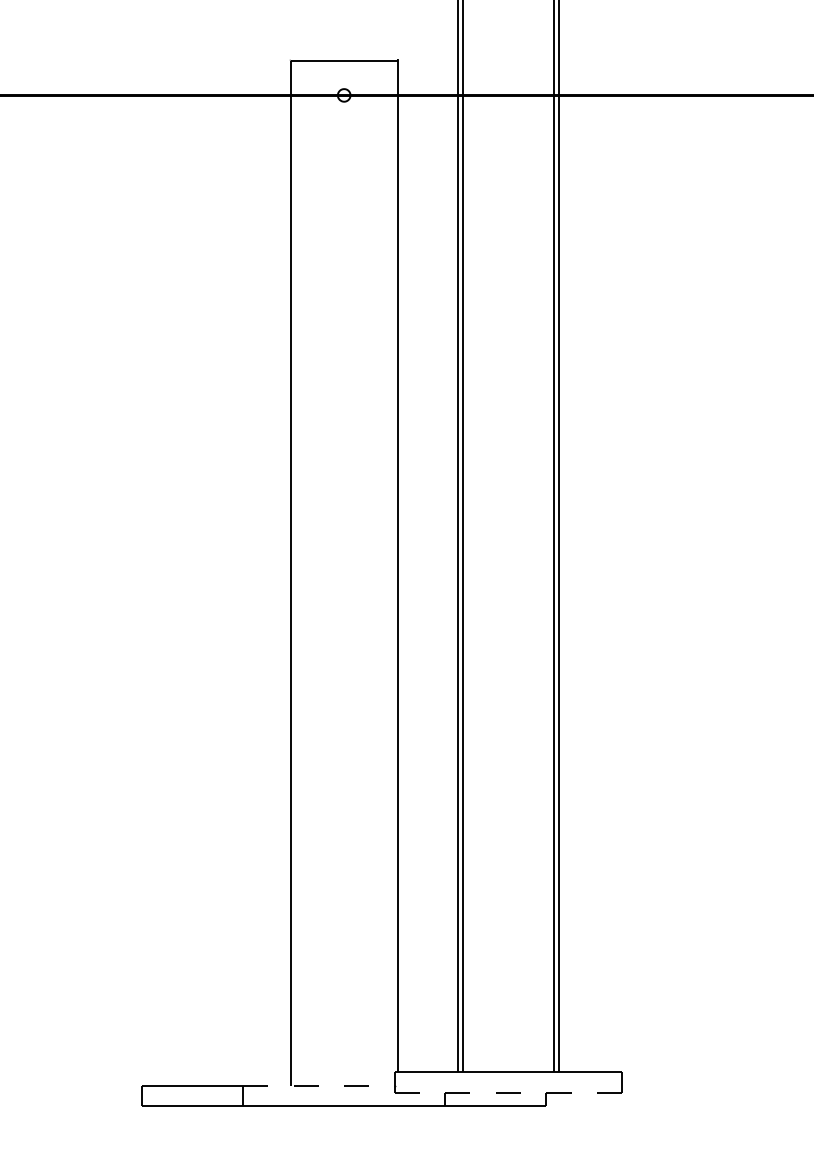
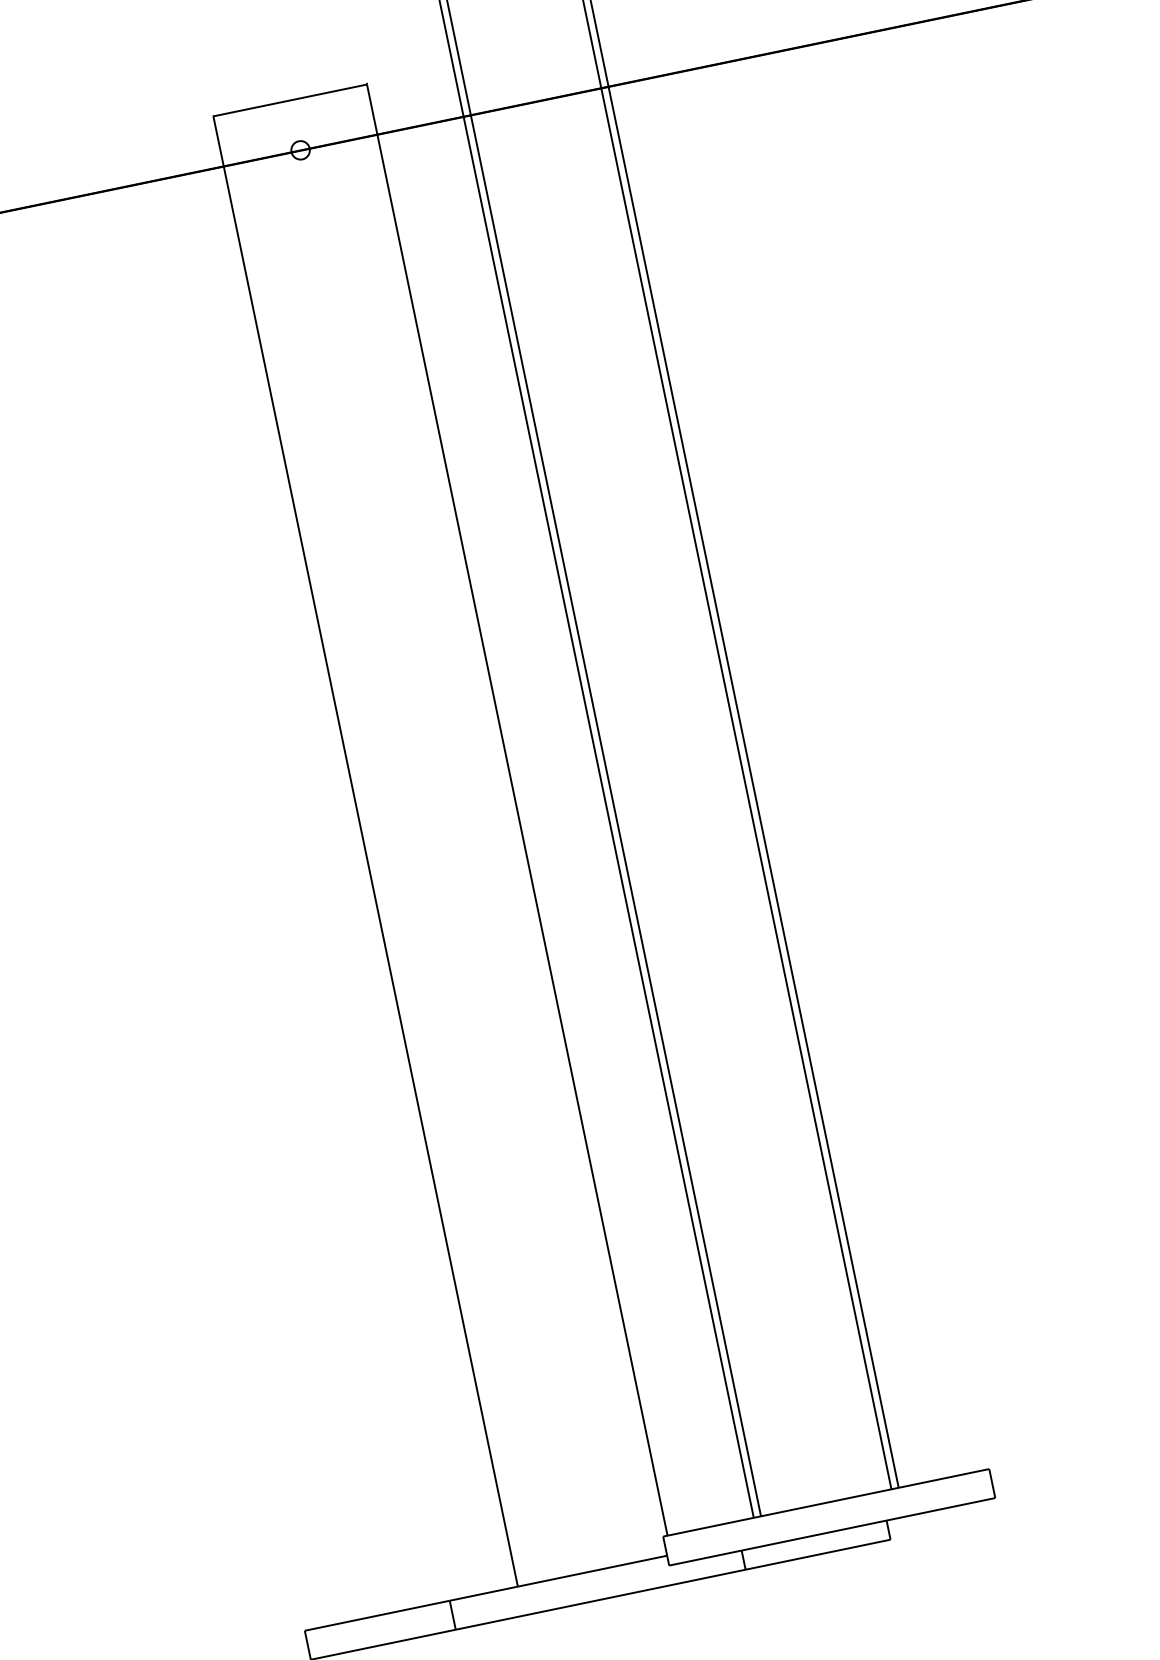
line: (318, 1085) -> (557, 1578), dashed -> solid
line: (508, 1092) -> (832, 1531), dashed -> solid

